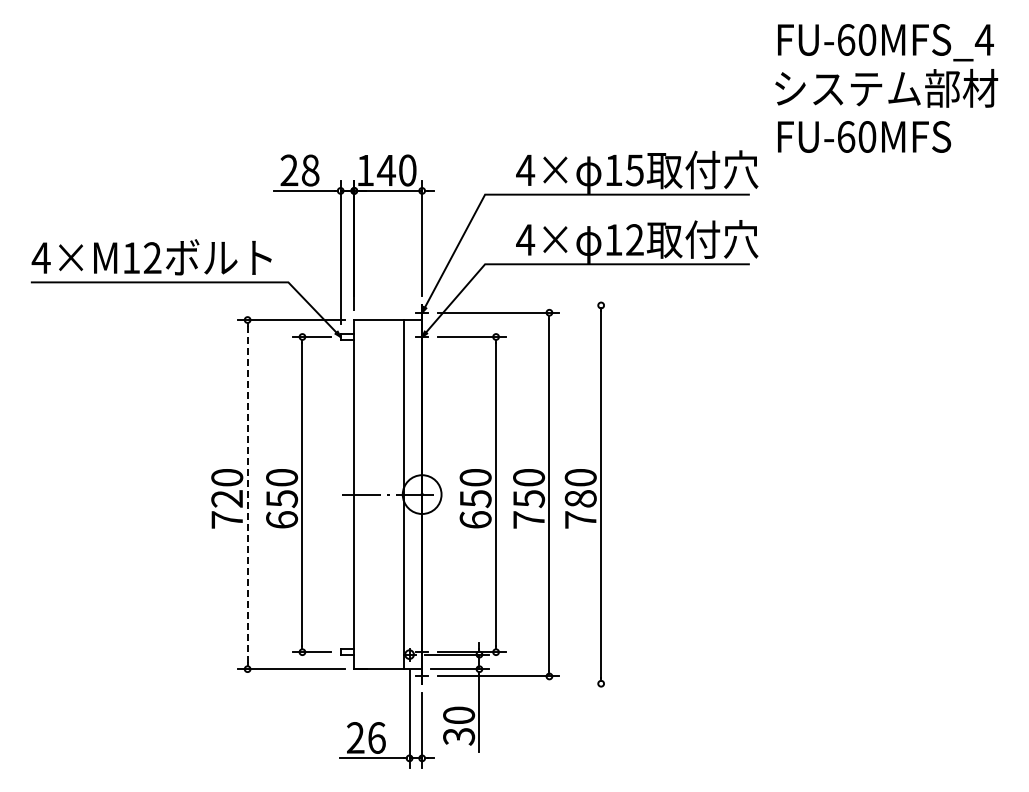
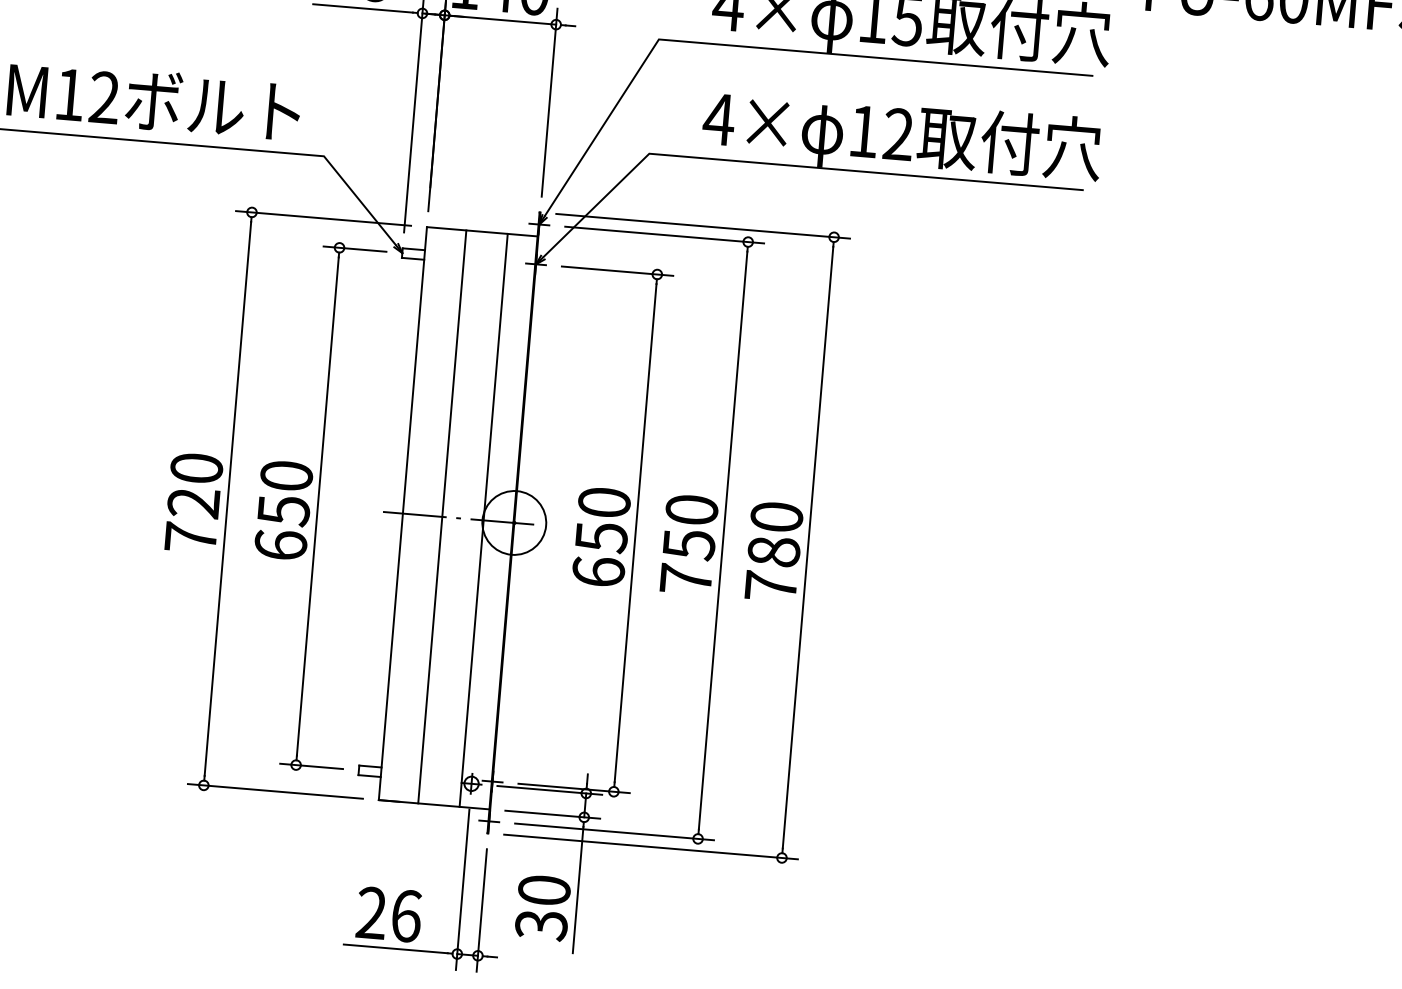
line: (520, 305) -> (701, 226), added
line: (247, 494) -> (227, 498), dashed -> solid
line: (378, 494) -> (442, 516), added
line: (520, 683) -> (649, 846), added

